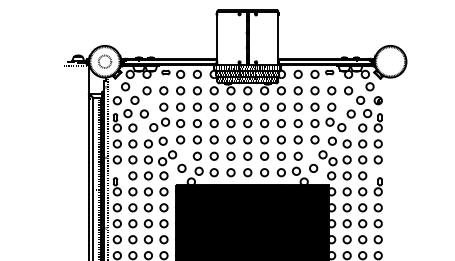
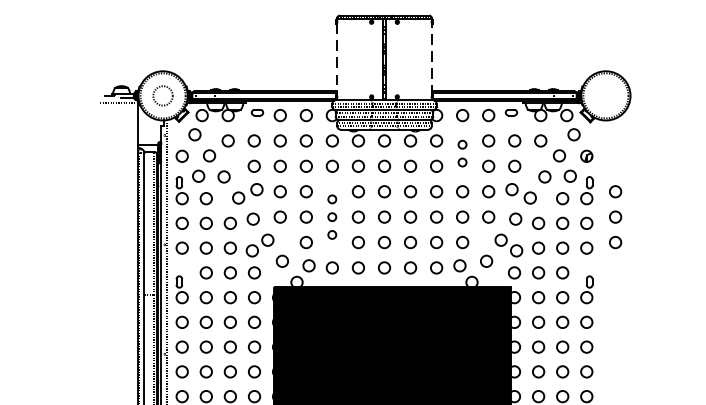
line: (278, 37) -> (432, 58), solid -> dashed
line: (217, 38) -> (337, 59), solid -> dashed
part: (297, 98) -> (461, 152), size x0.7
part: (213, 139) -> (331, 216), size x0.7
part: (396, 139) -> (615, 216), added

